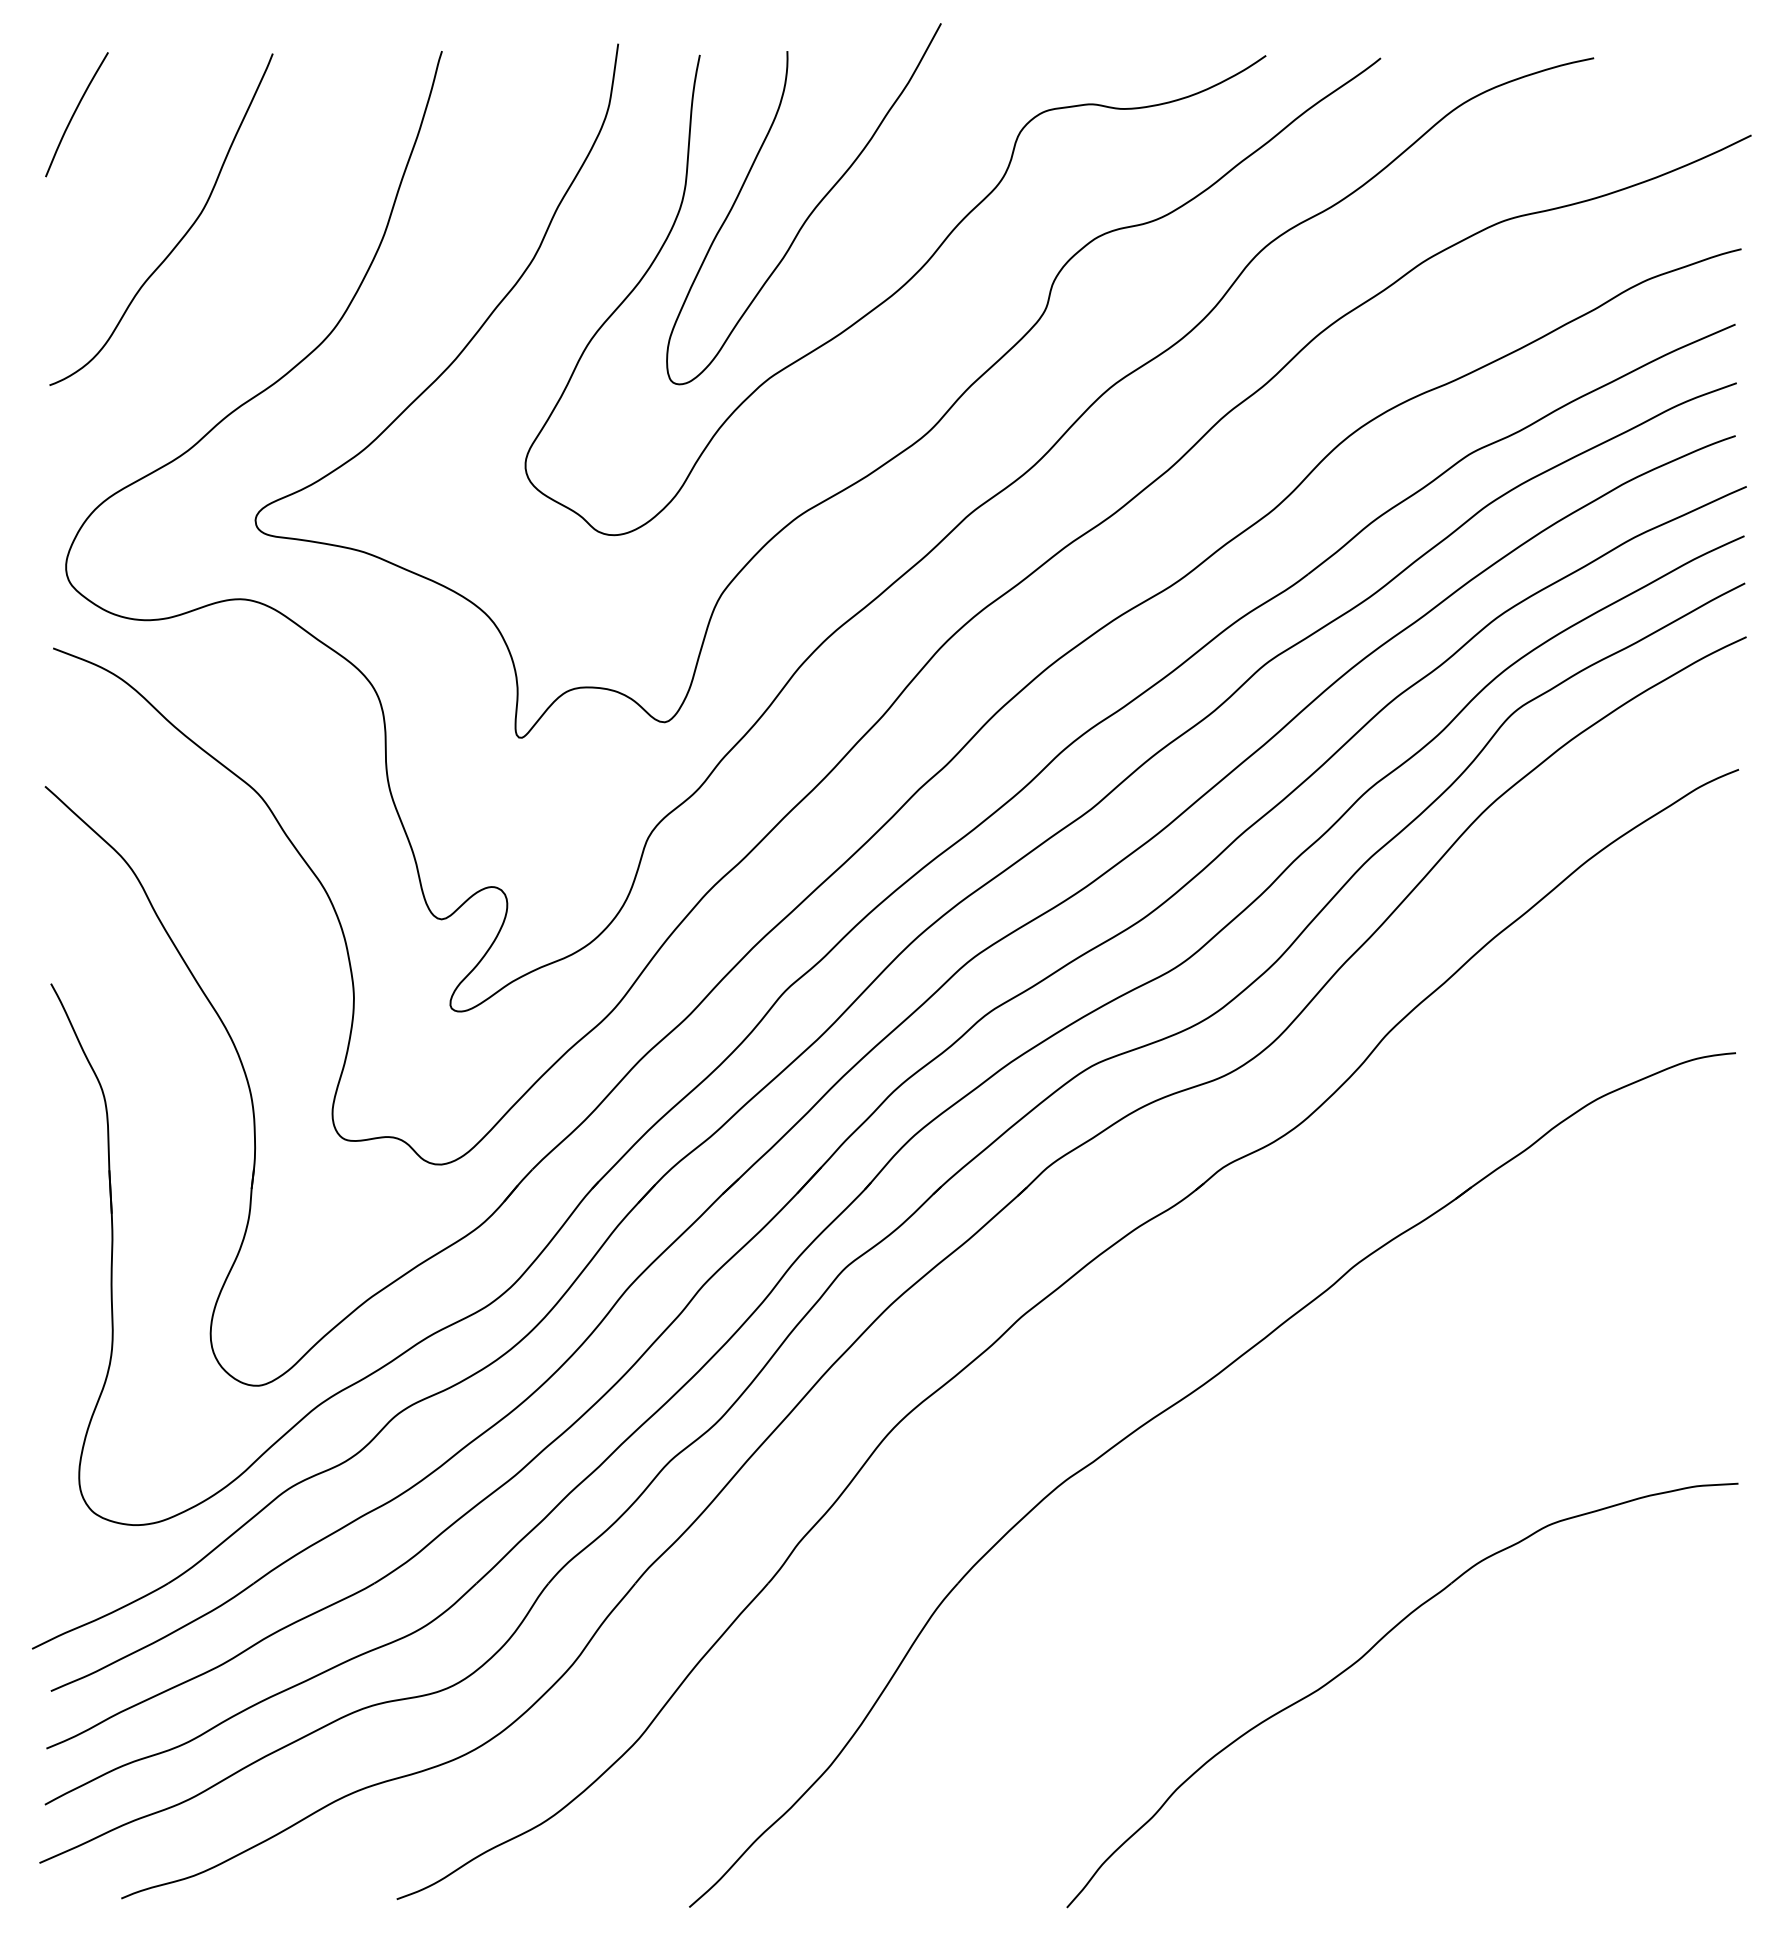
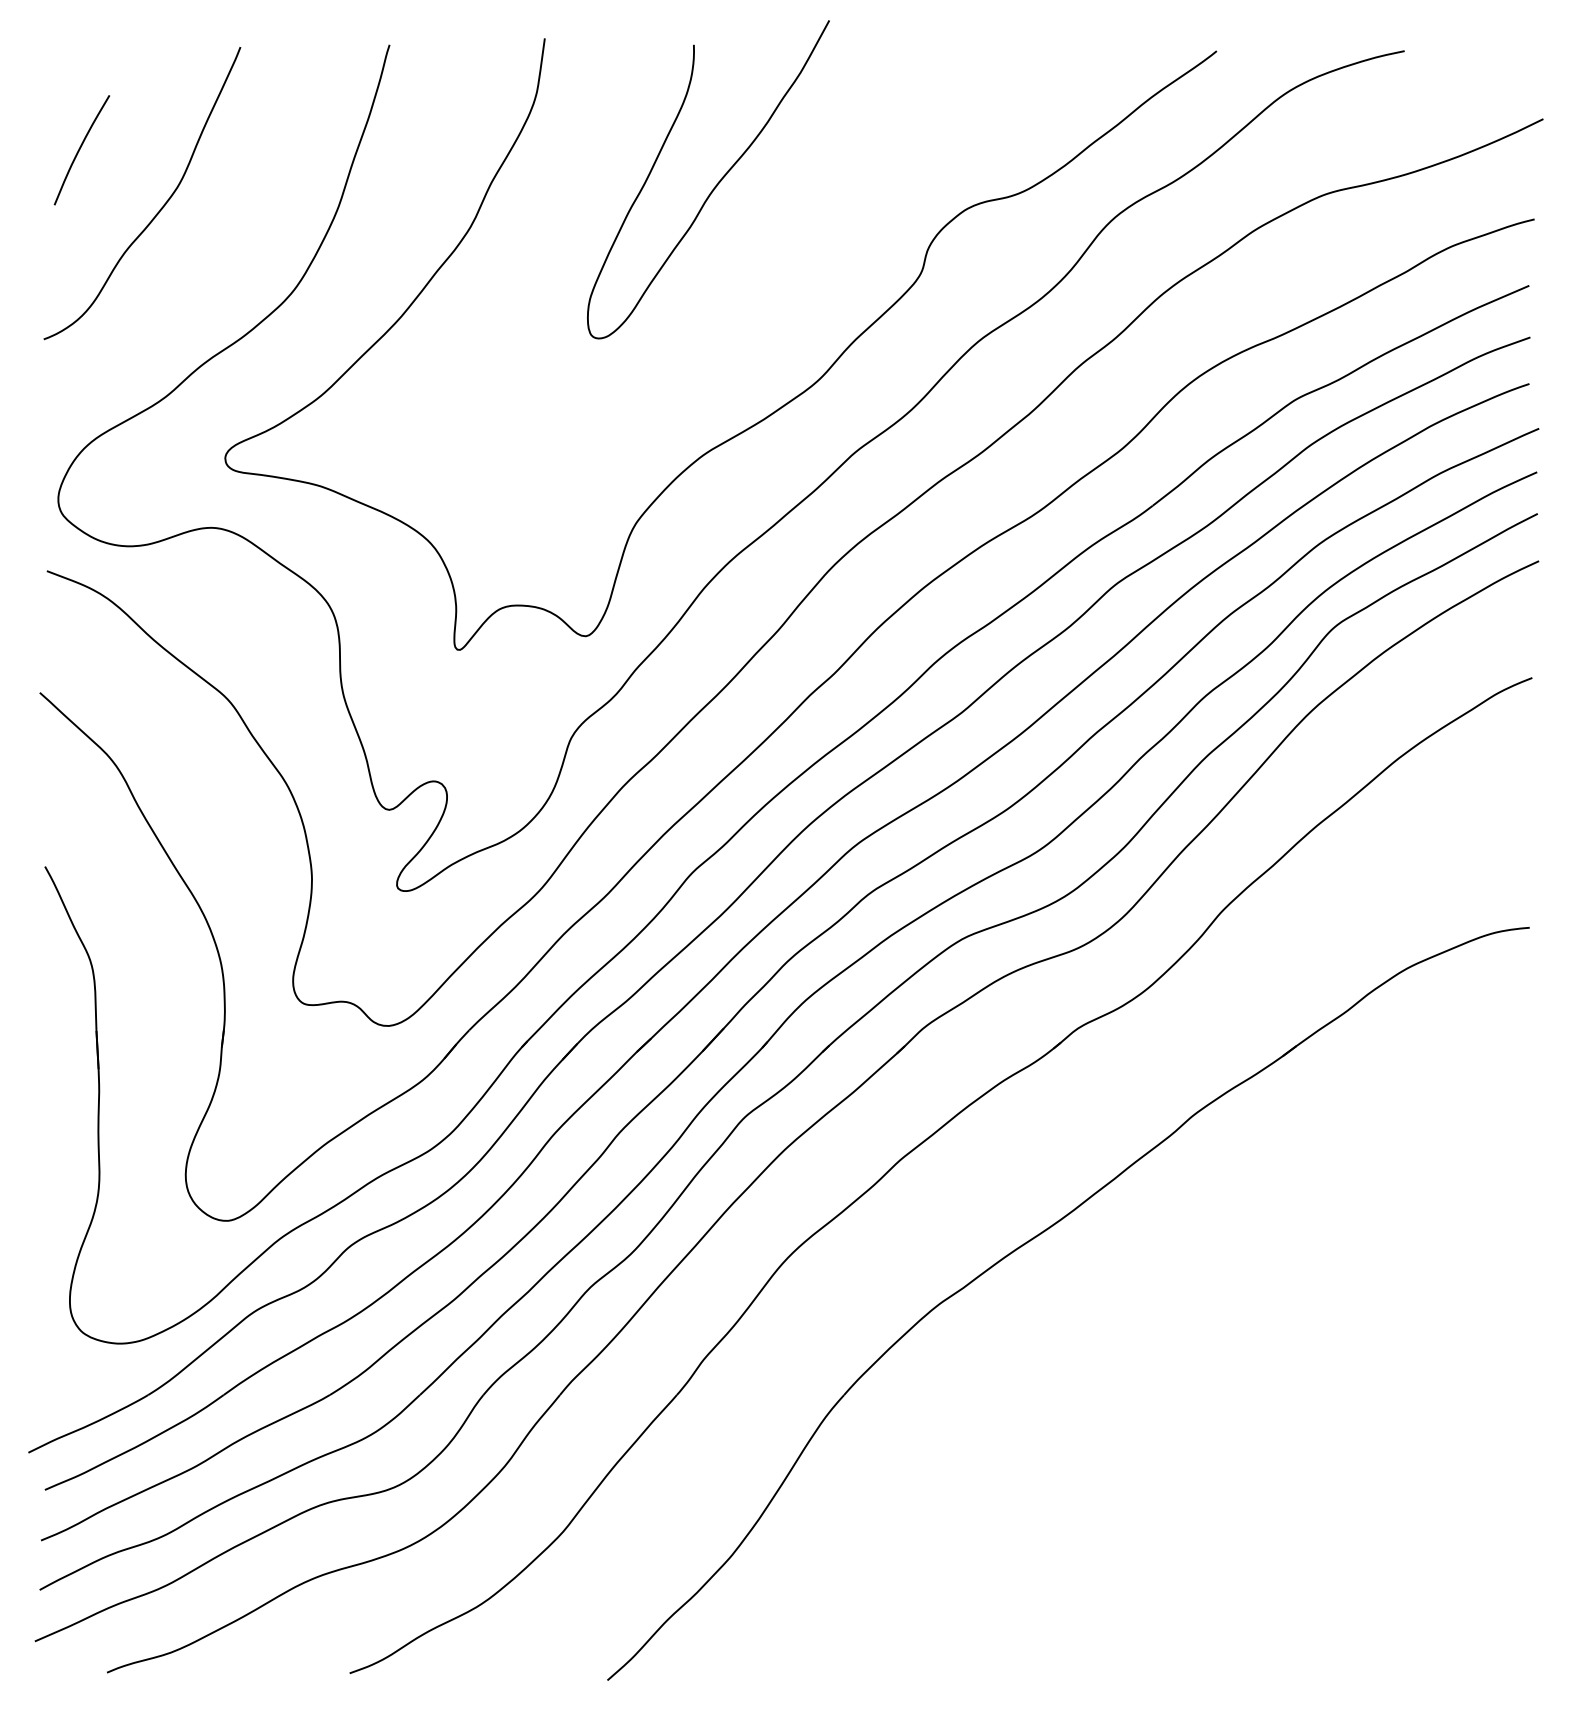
curve: (75, 113) -> (80, 149), moved
curve: (894, 294) -> (788, 259), removed
part: (1364, 1656) -> (1202, 1459), removed

